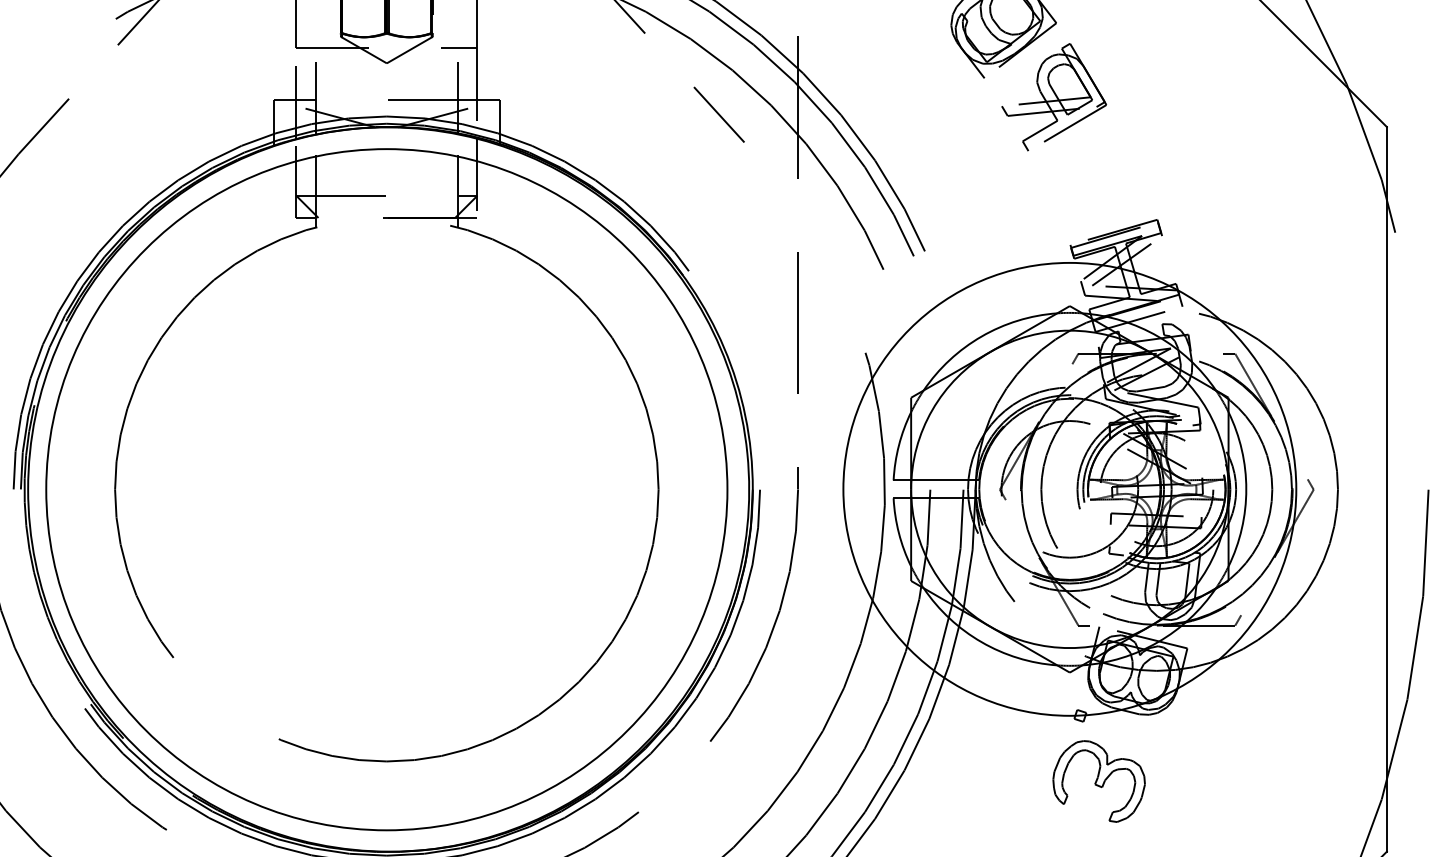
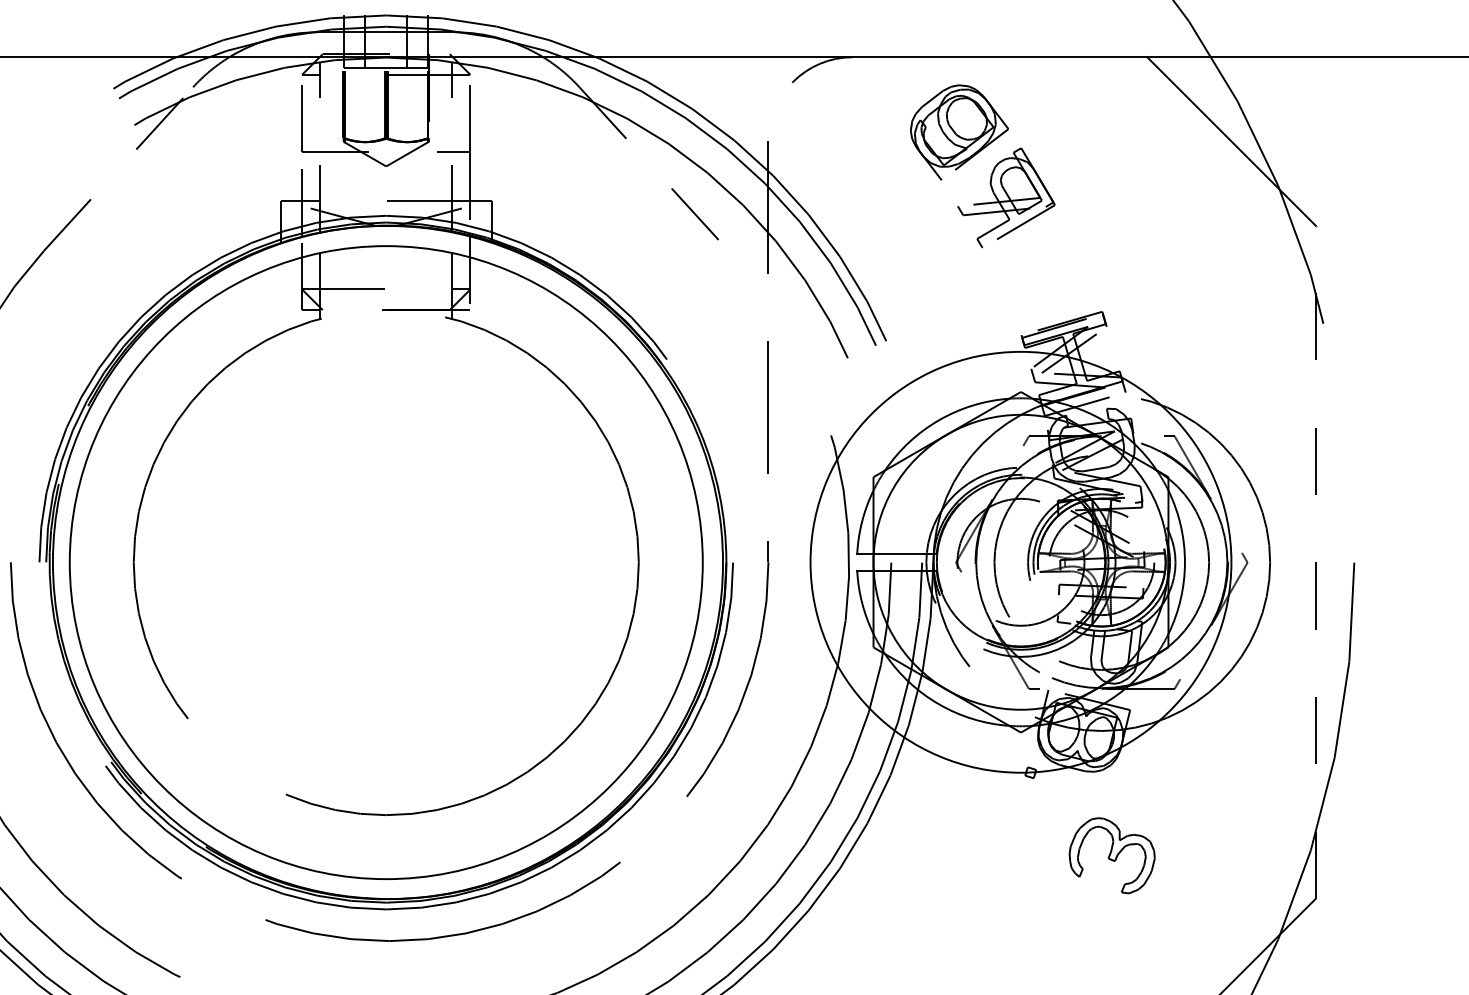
line: (1386, 489) -> (1315, 562), solid -> dashed
part: (1098, 781) -> (1111, 855), moved

